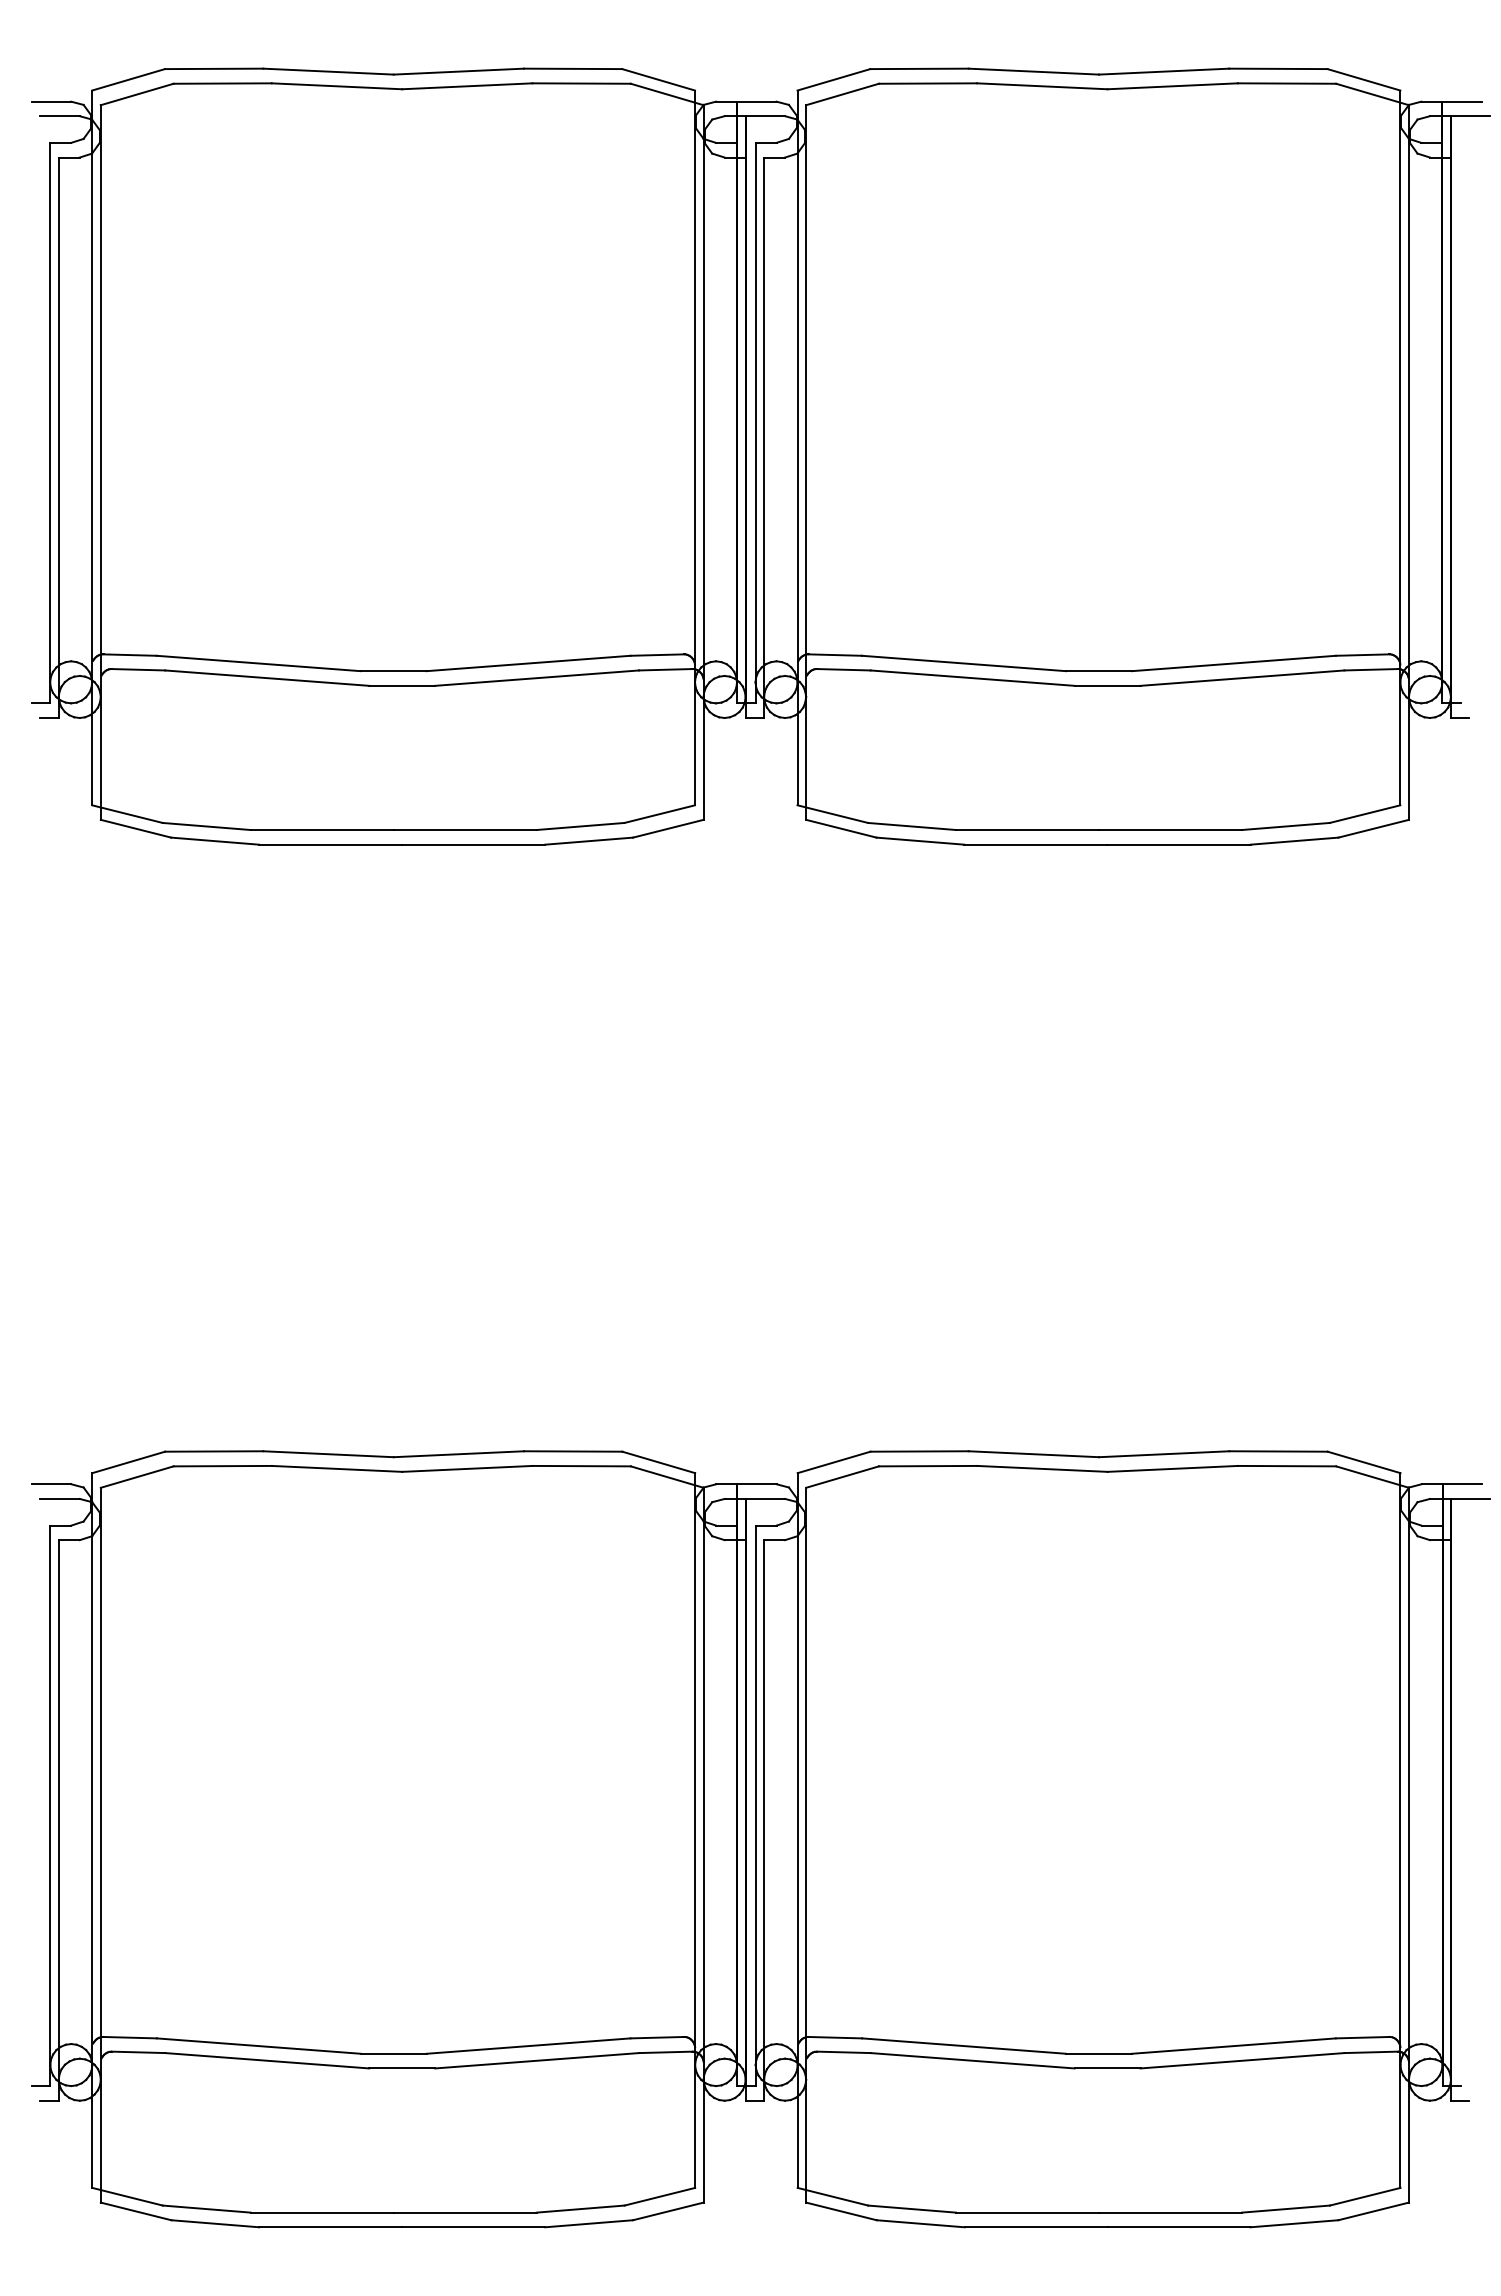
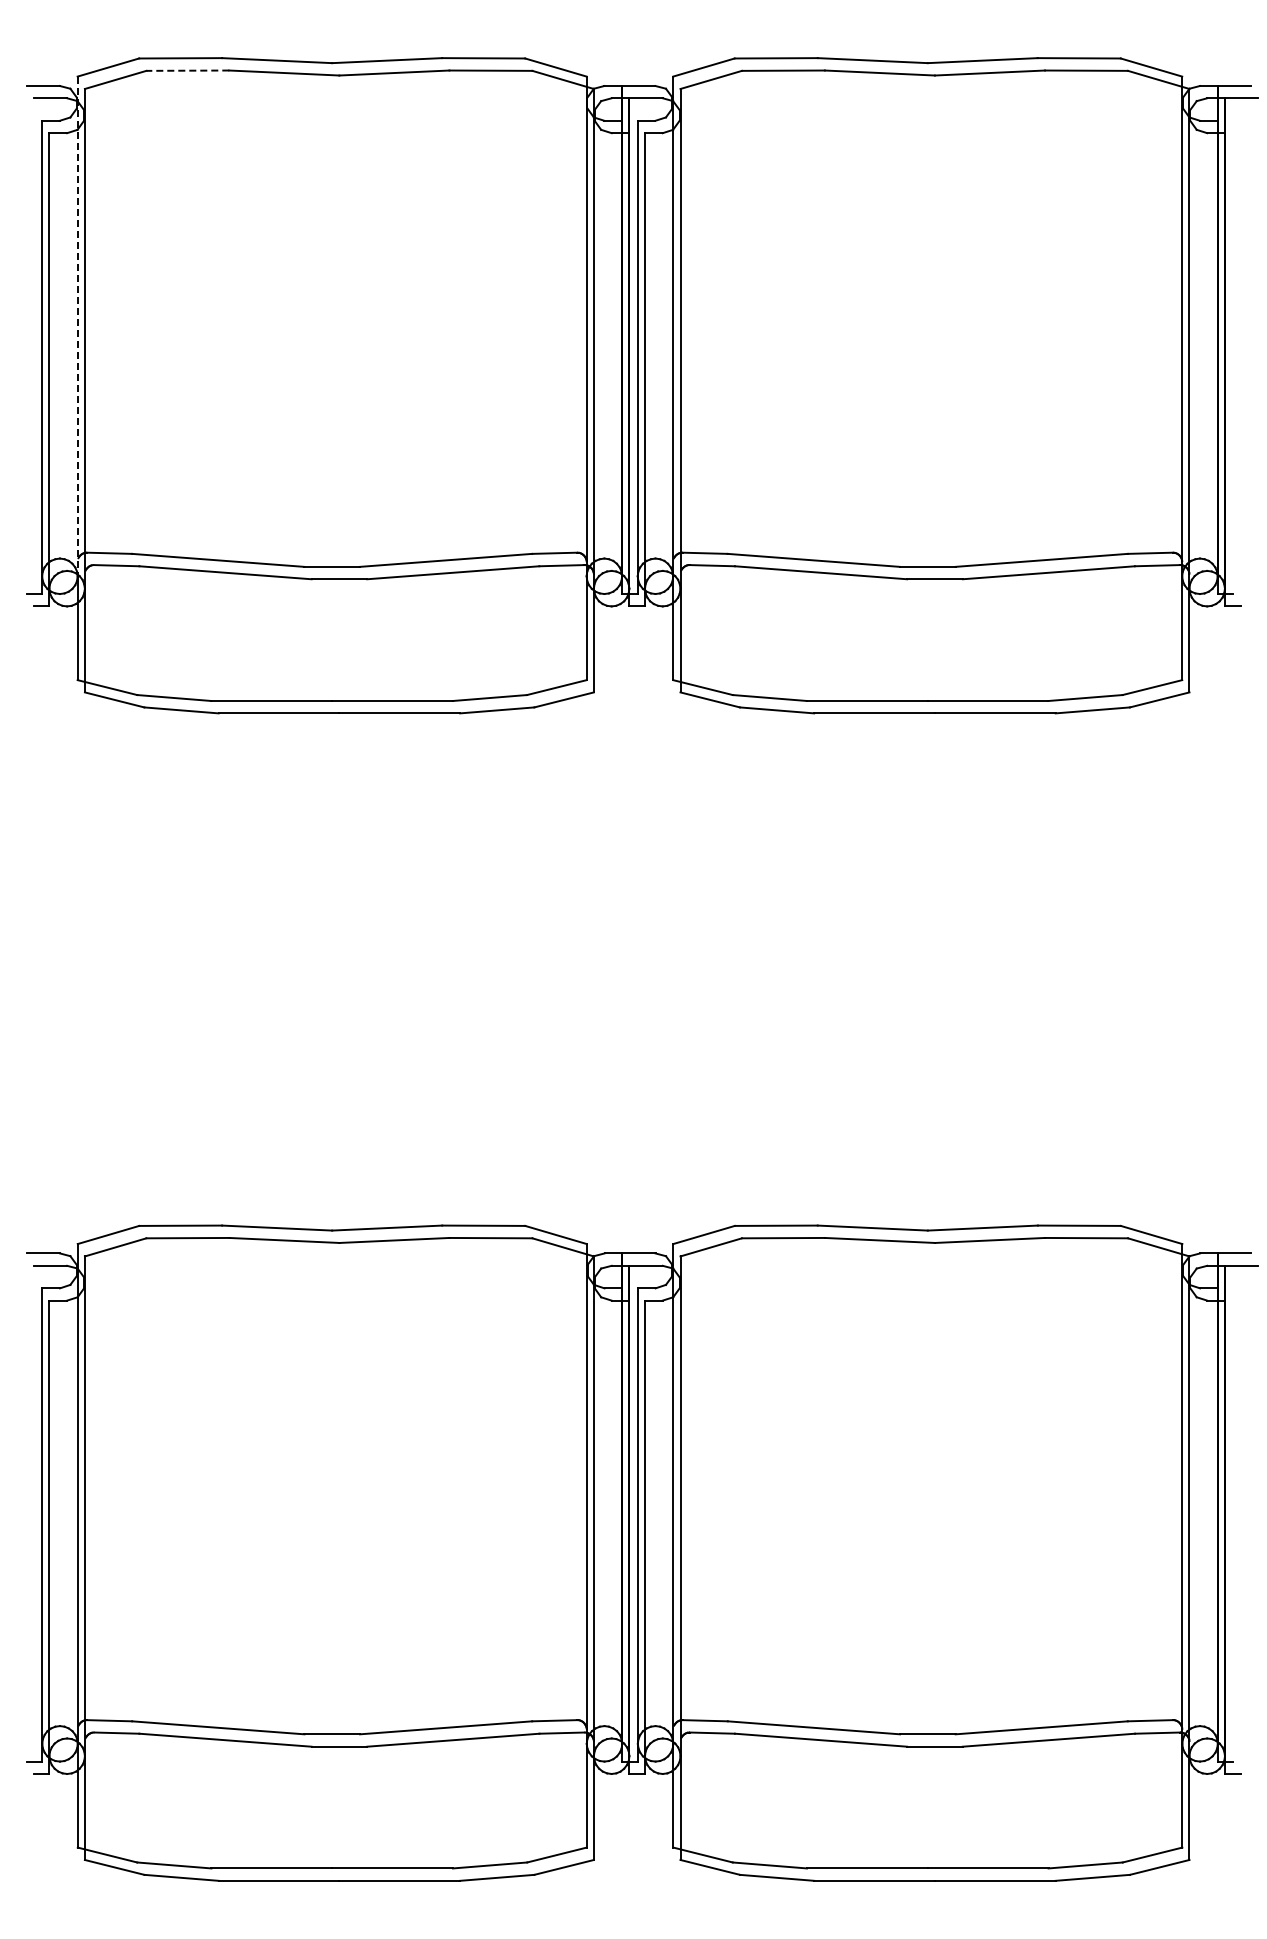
line: (222, 83) -> (187, 70), solid -> dashed
line: (92, 386) -> (77, 326), solid -> dashed

